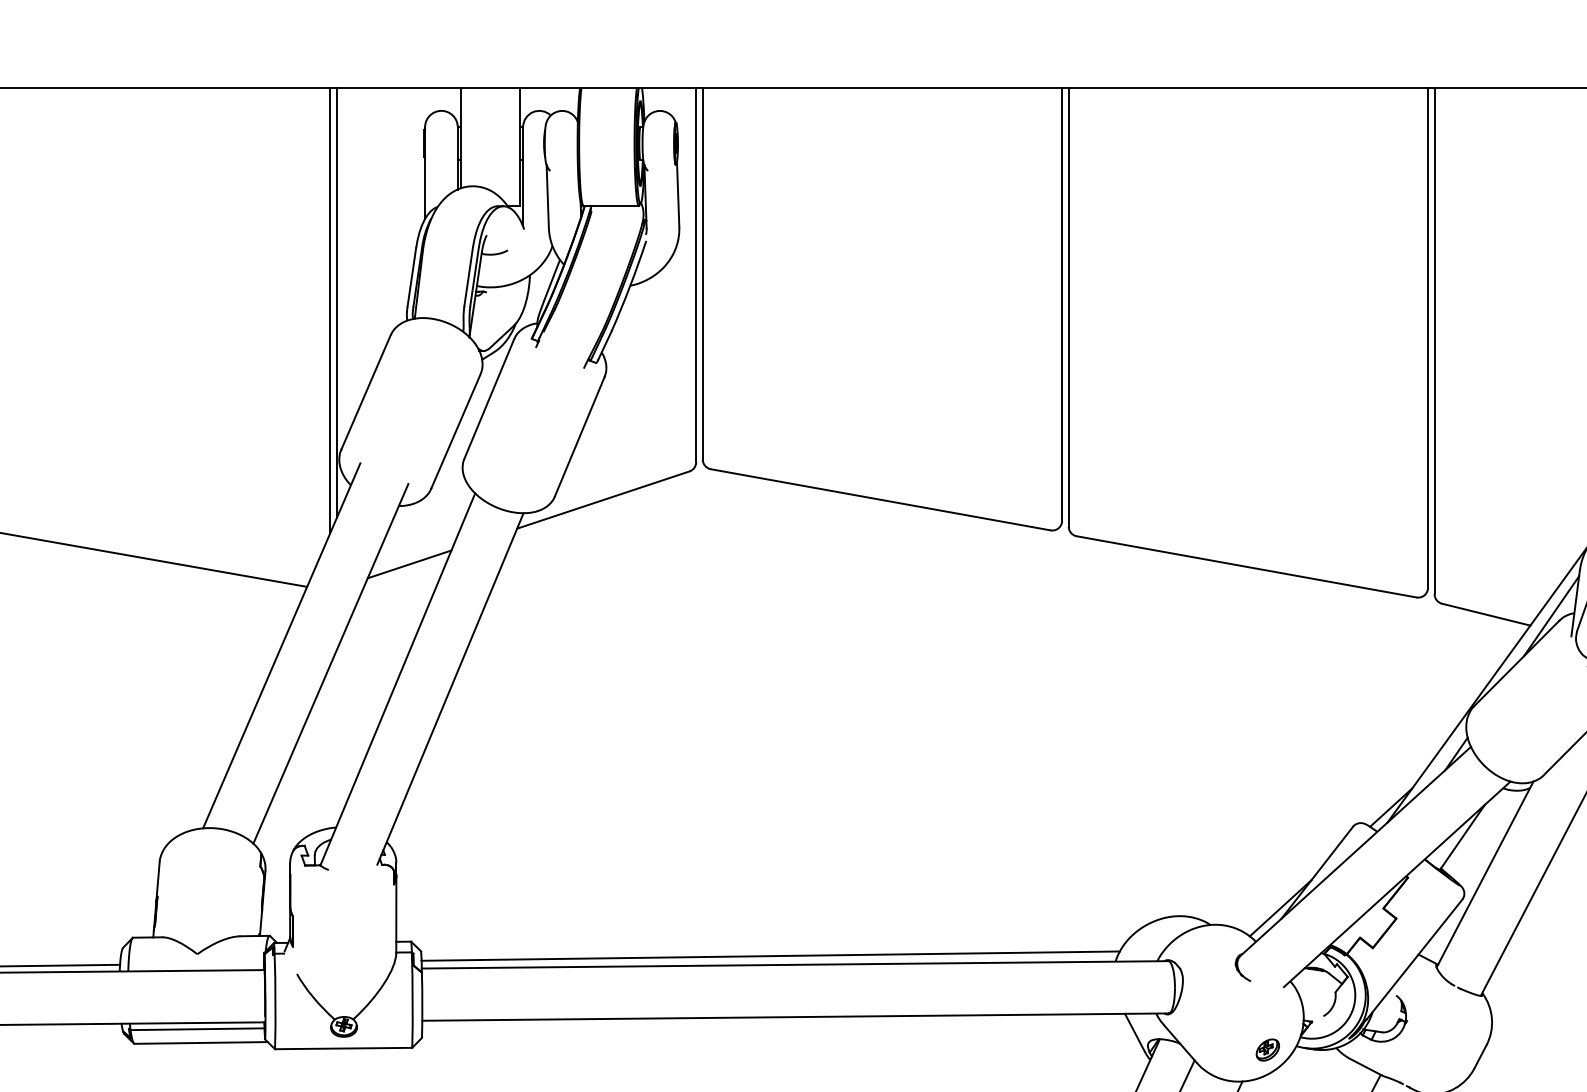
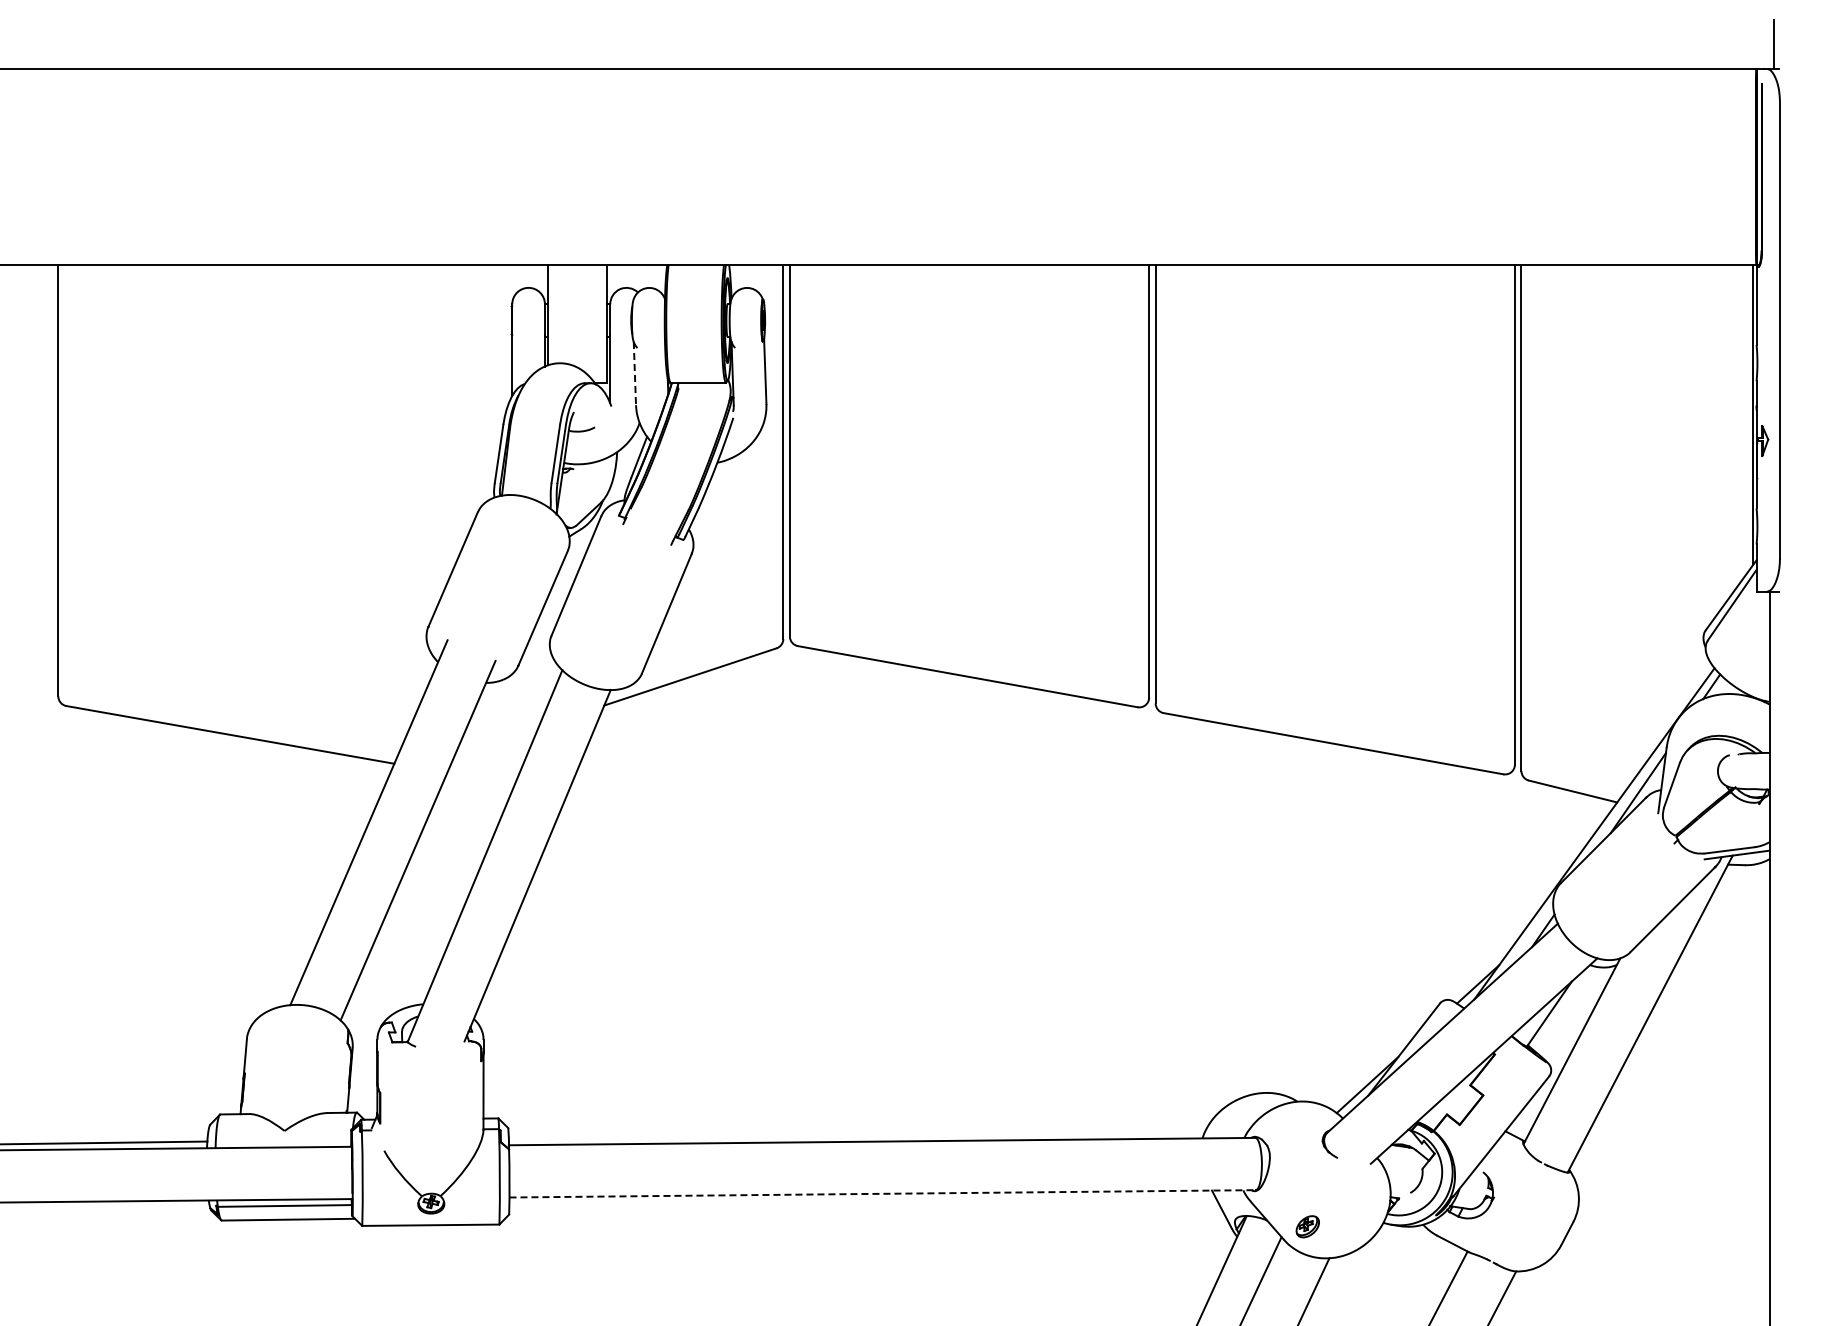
line: (547, 196) -> (634, 373), solid -> dashed
line: (337, 302) -> (424, 479), removed
line: (330, 310) -> (417, 487), removed
line: (409, 564) -> (496, 741), removed
line: (770, 955) -> (857, 1132), removed
line: (796, 1016) -> (883, 1193), solid -> dashed
part: (1267, 1049) -> (1307, 1226), moved

